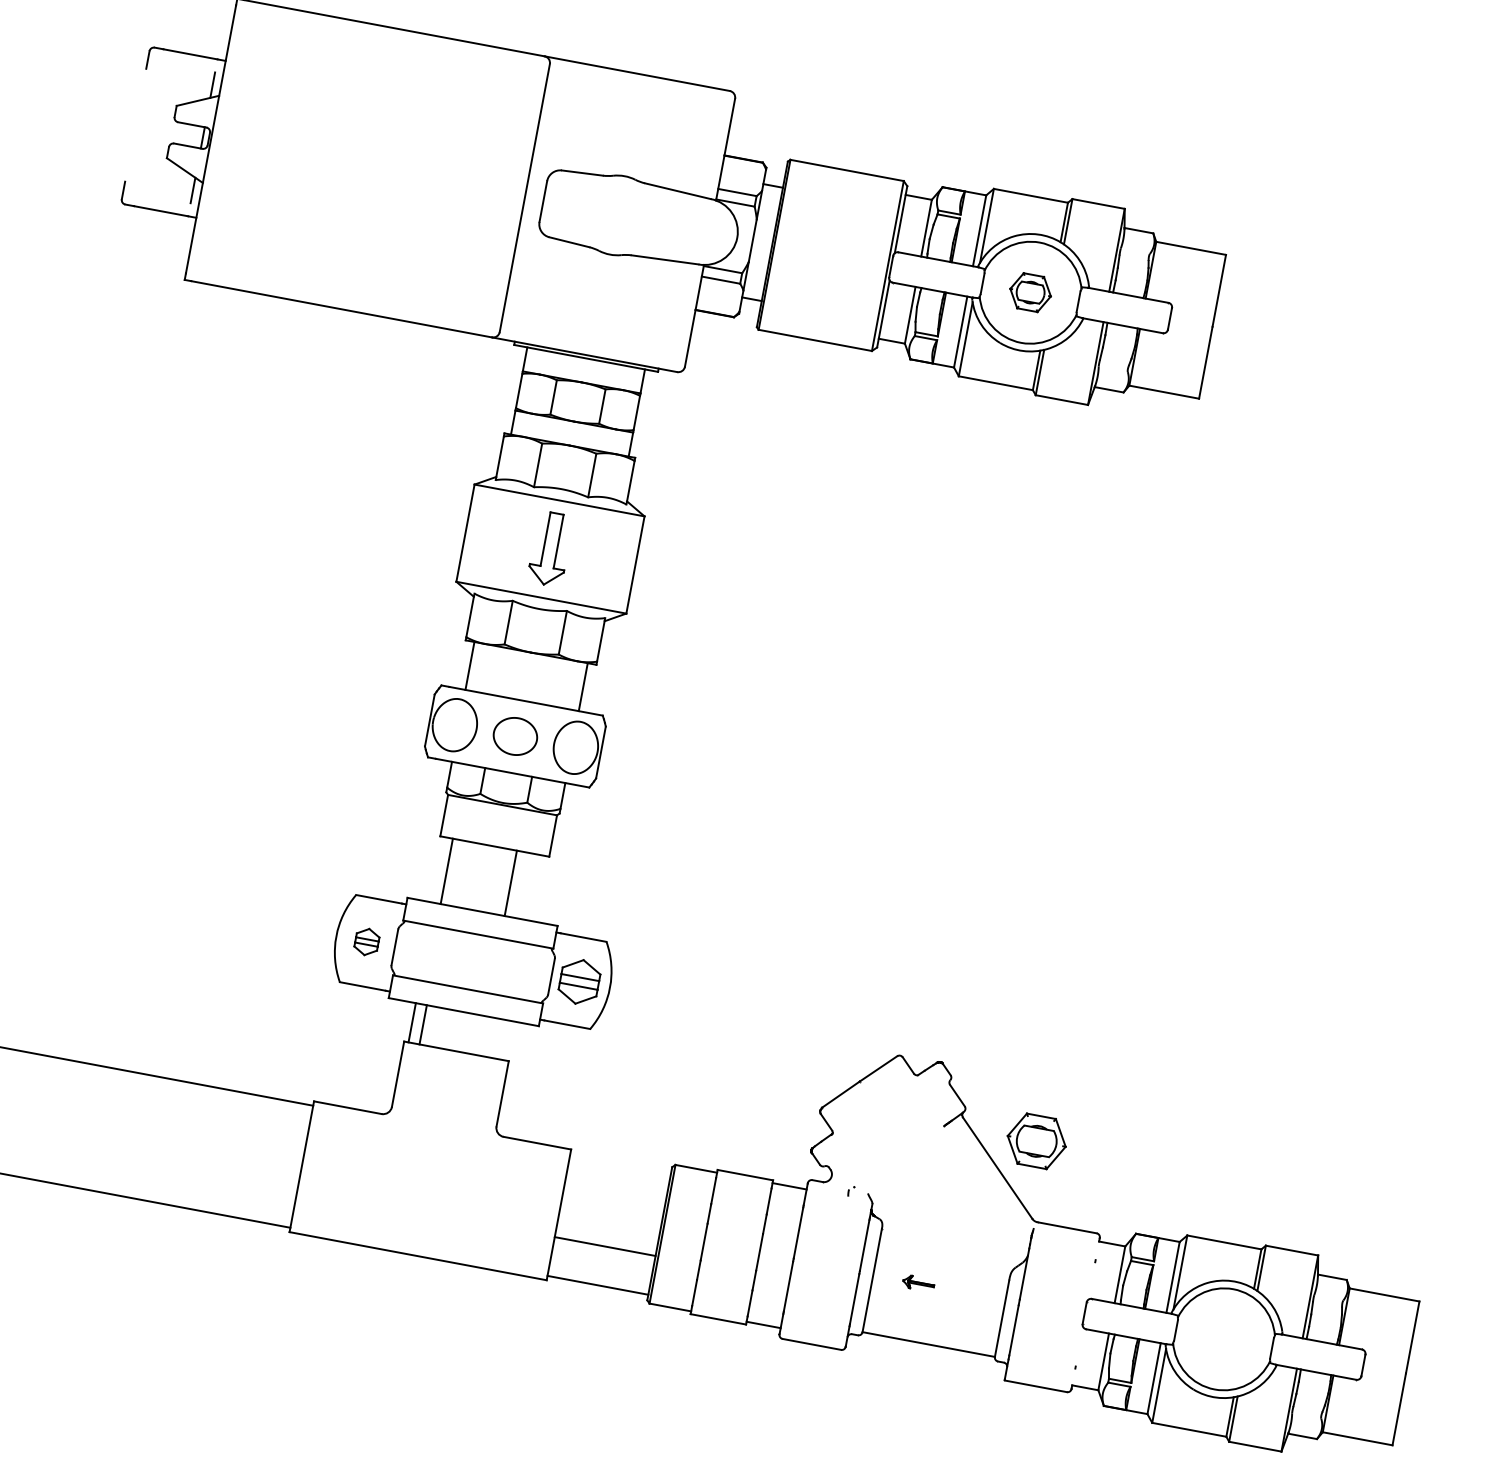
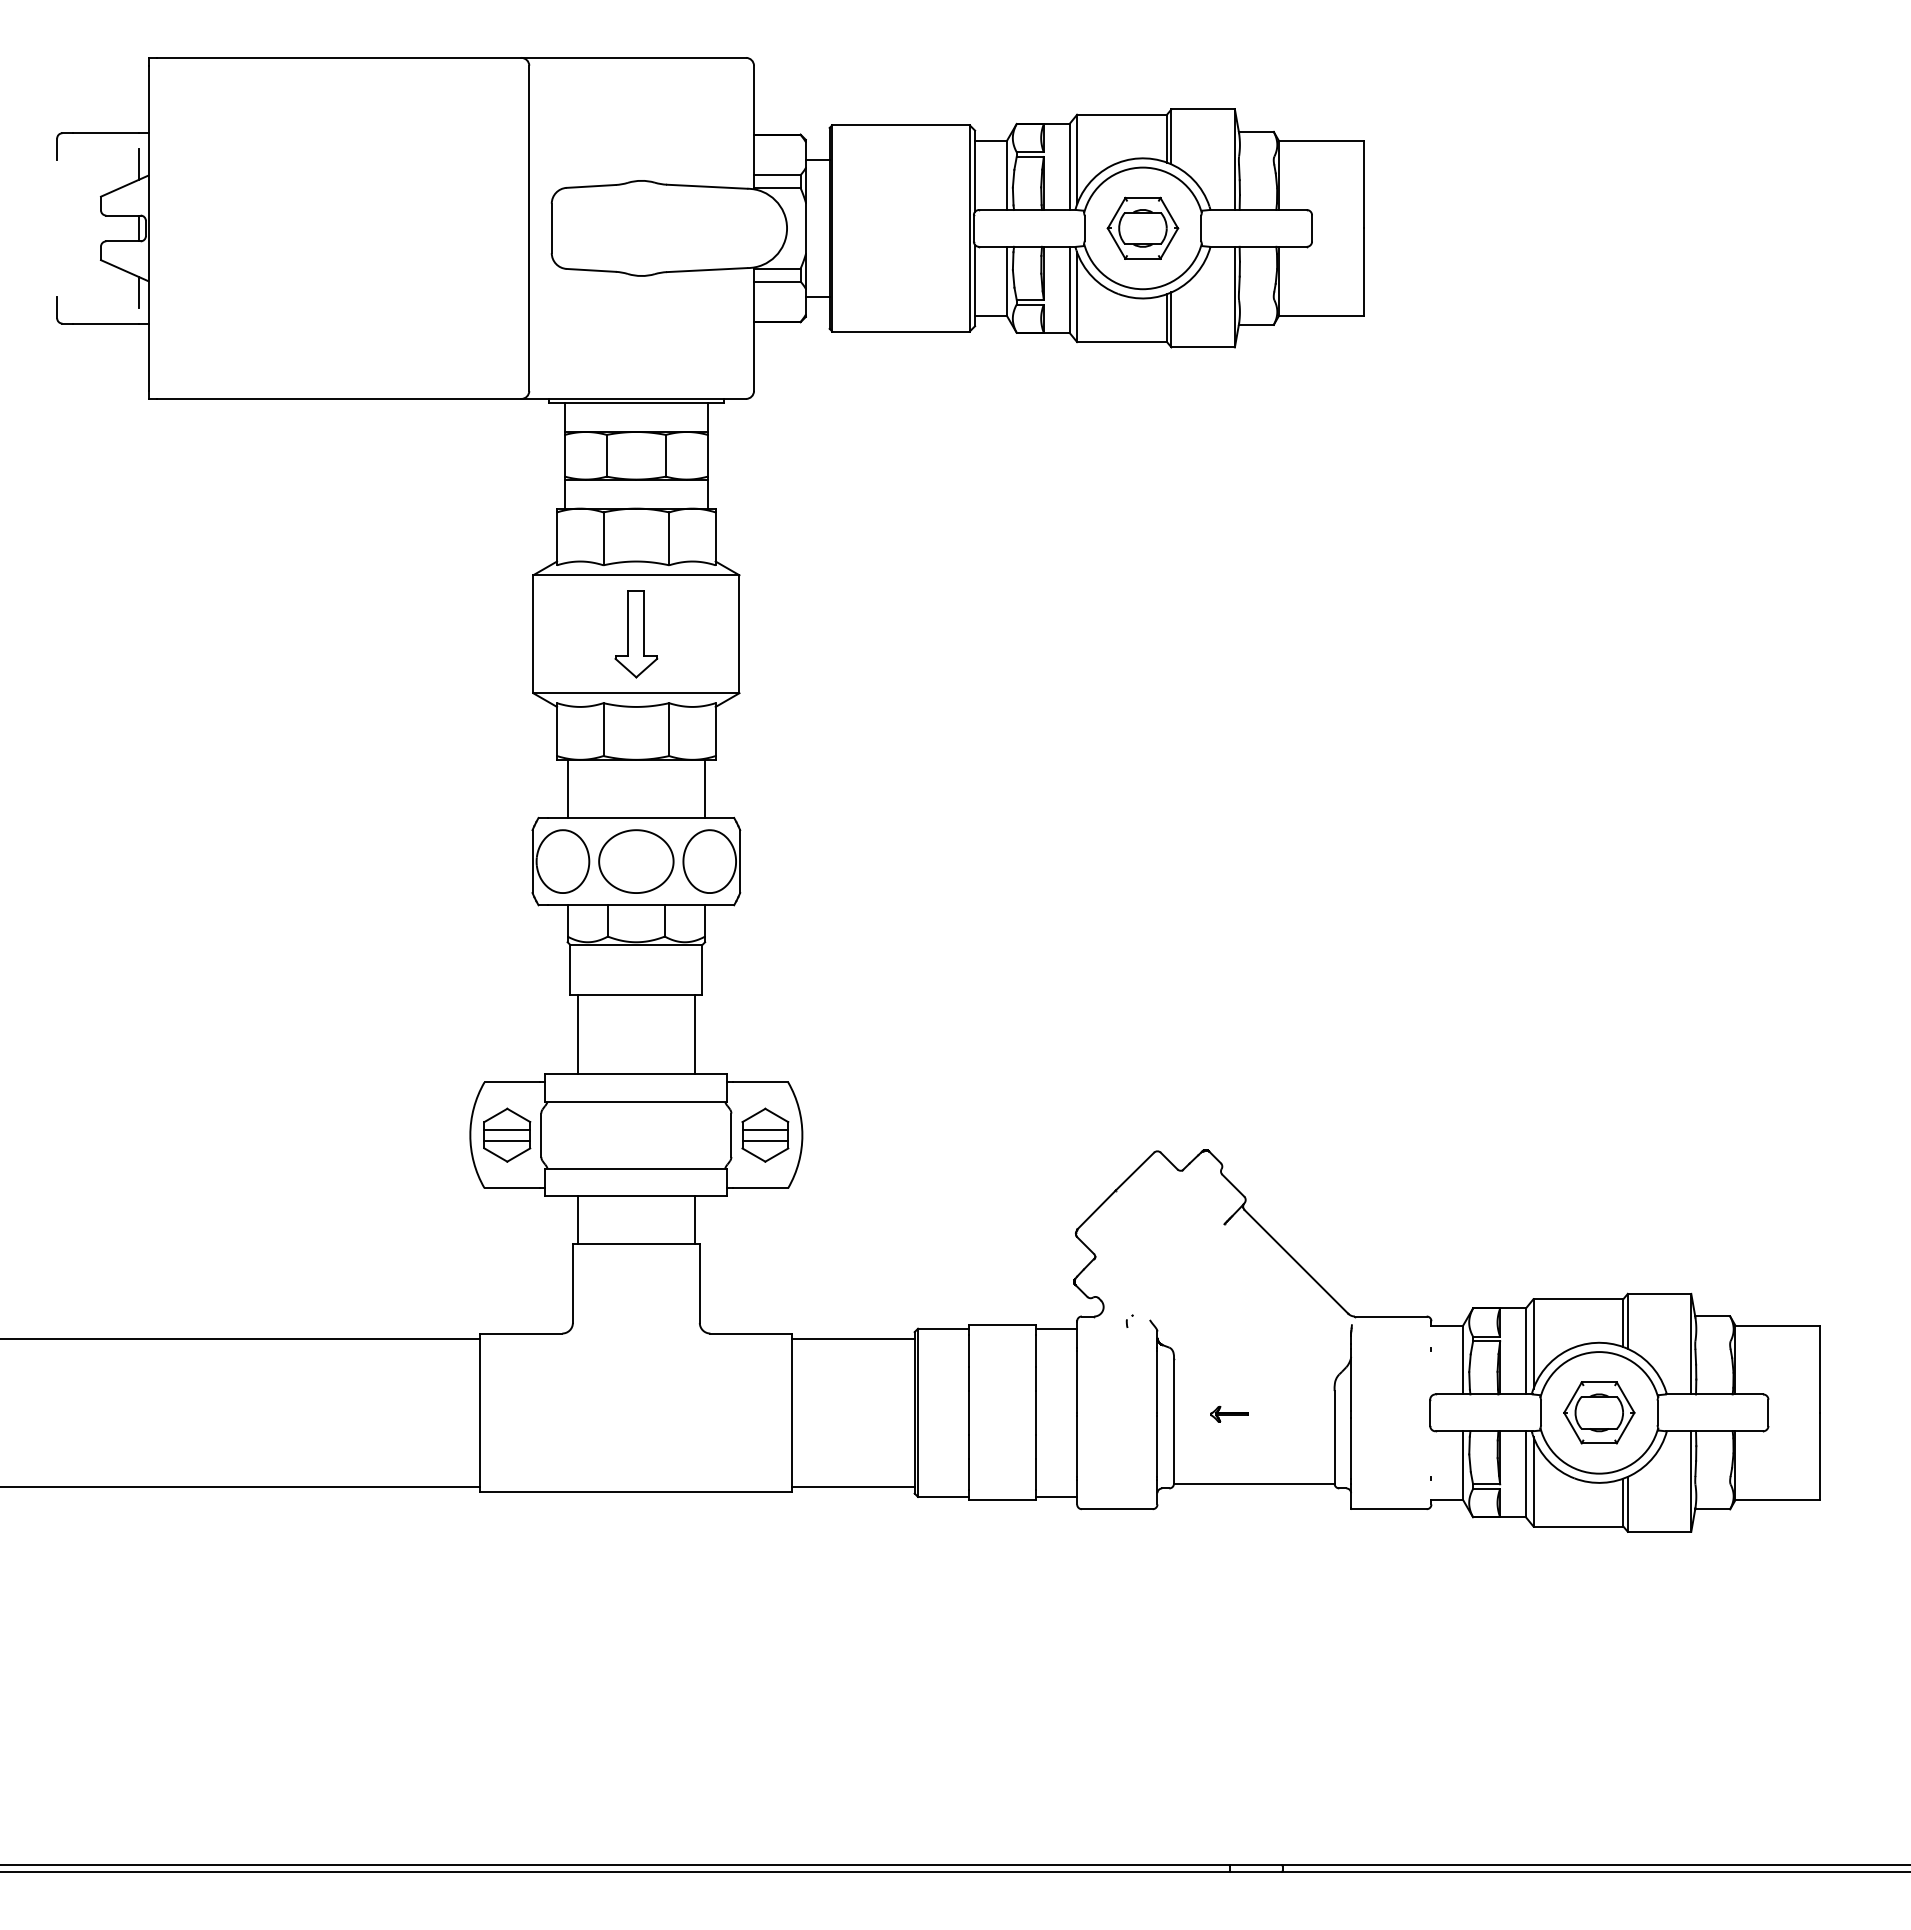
part: (1030, 291) -> (1142, 227), size x1.43
part: (515, 736) -> (636, 861), size x1.43
line: (446, 871) -> (694, 1034), moved
line: (511, 883) -> (578, 1034), moved
part: (367, 941) -> (507, 1134), size x1.67
line: (423, 1024) -> (694, 1219), moved
part: (1036, 1141) -> (1599, 1412), moved
line: (605, 1246) -> (853, 1338), moved

